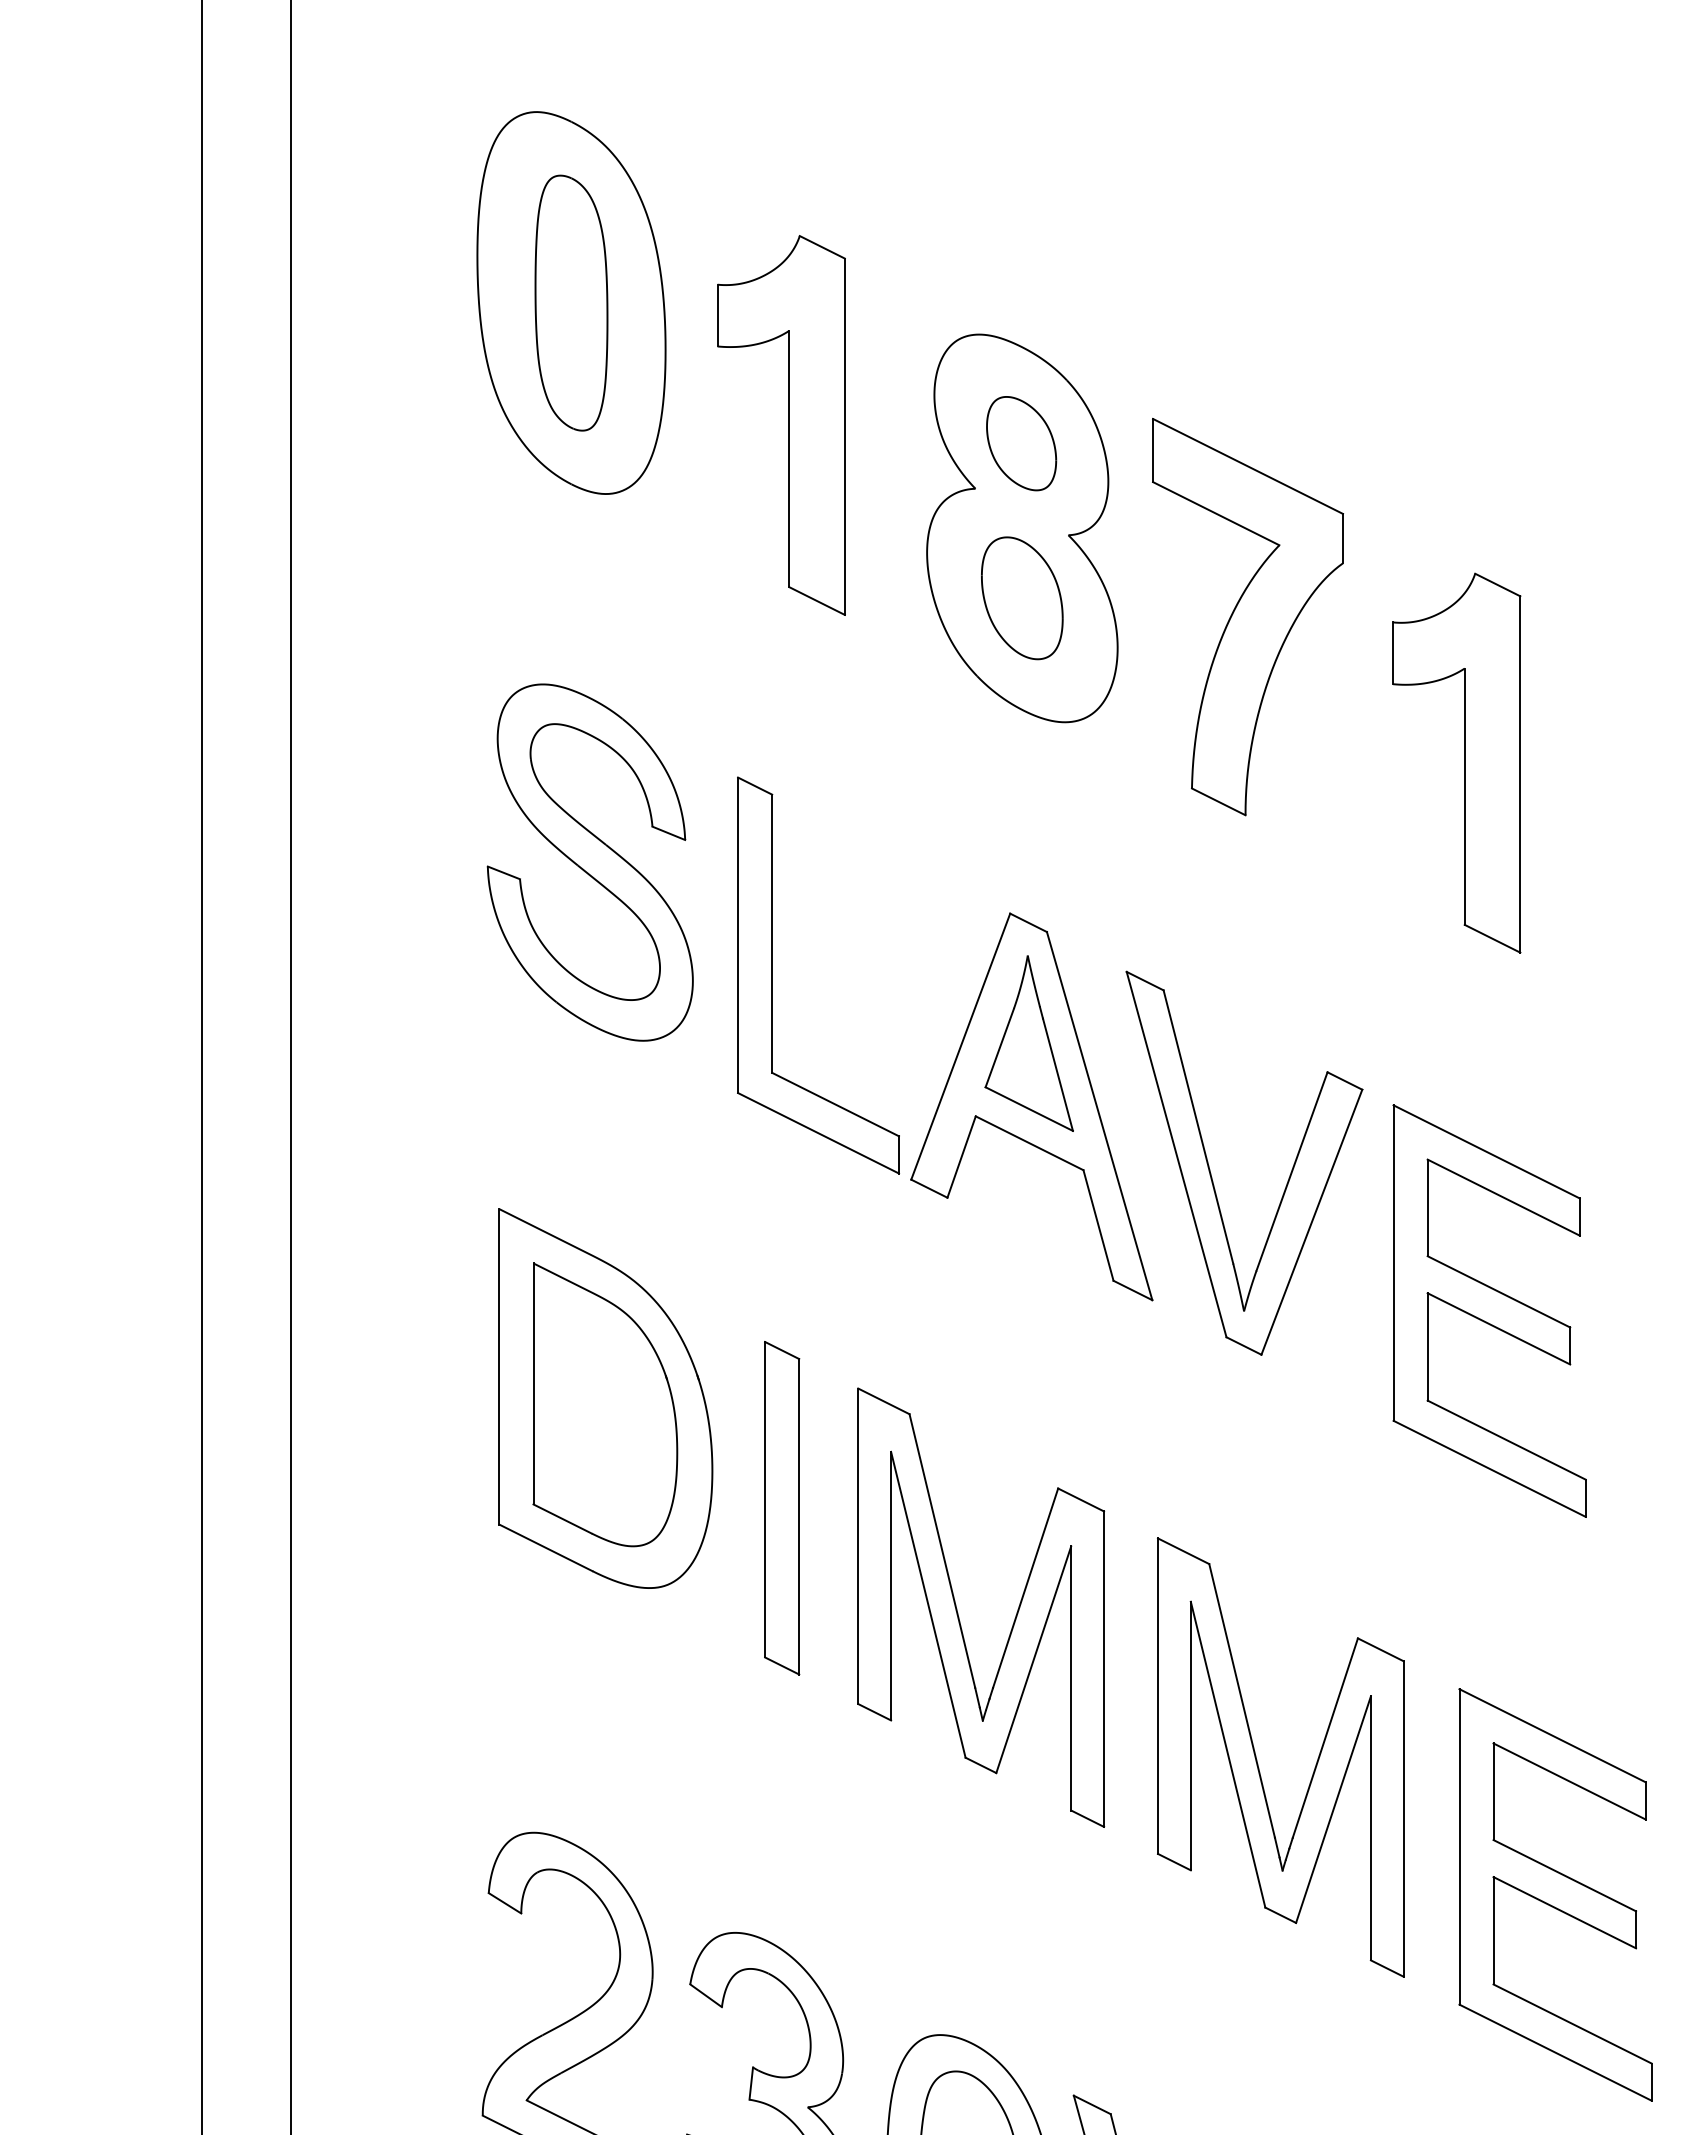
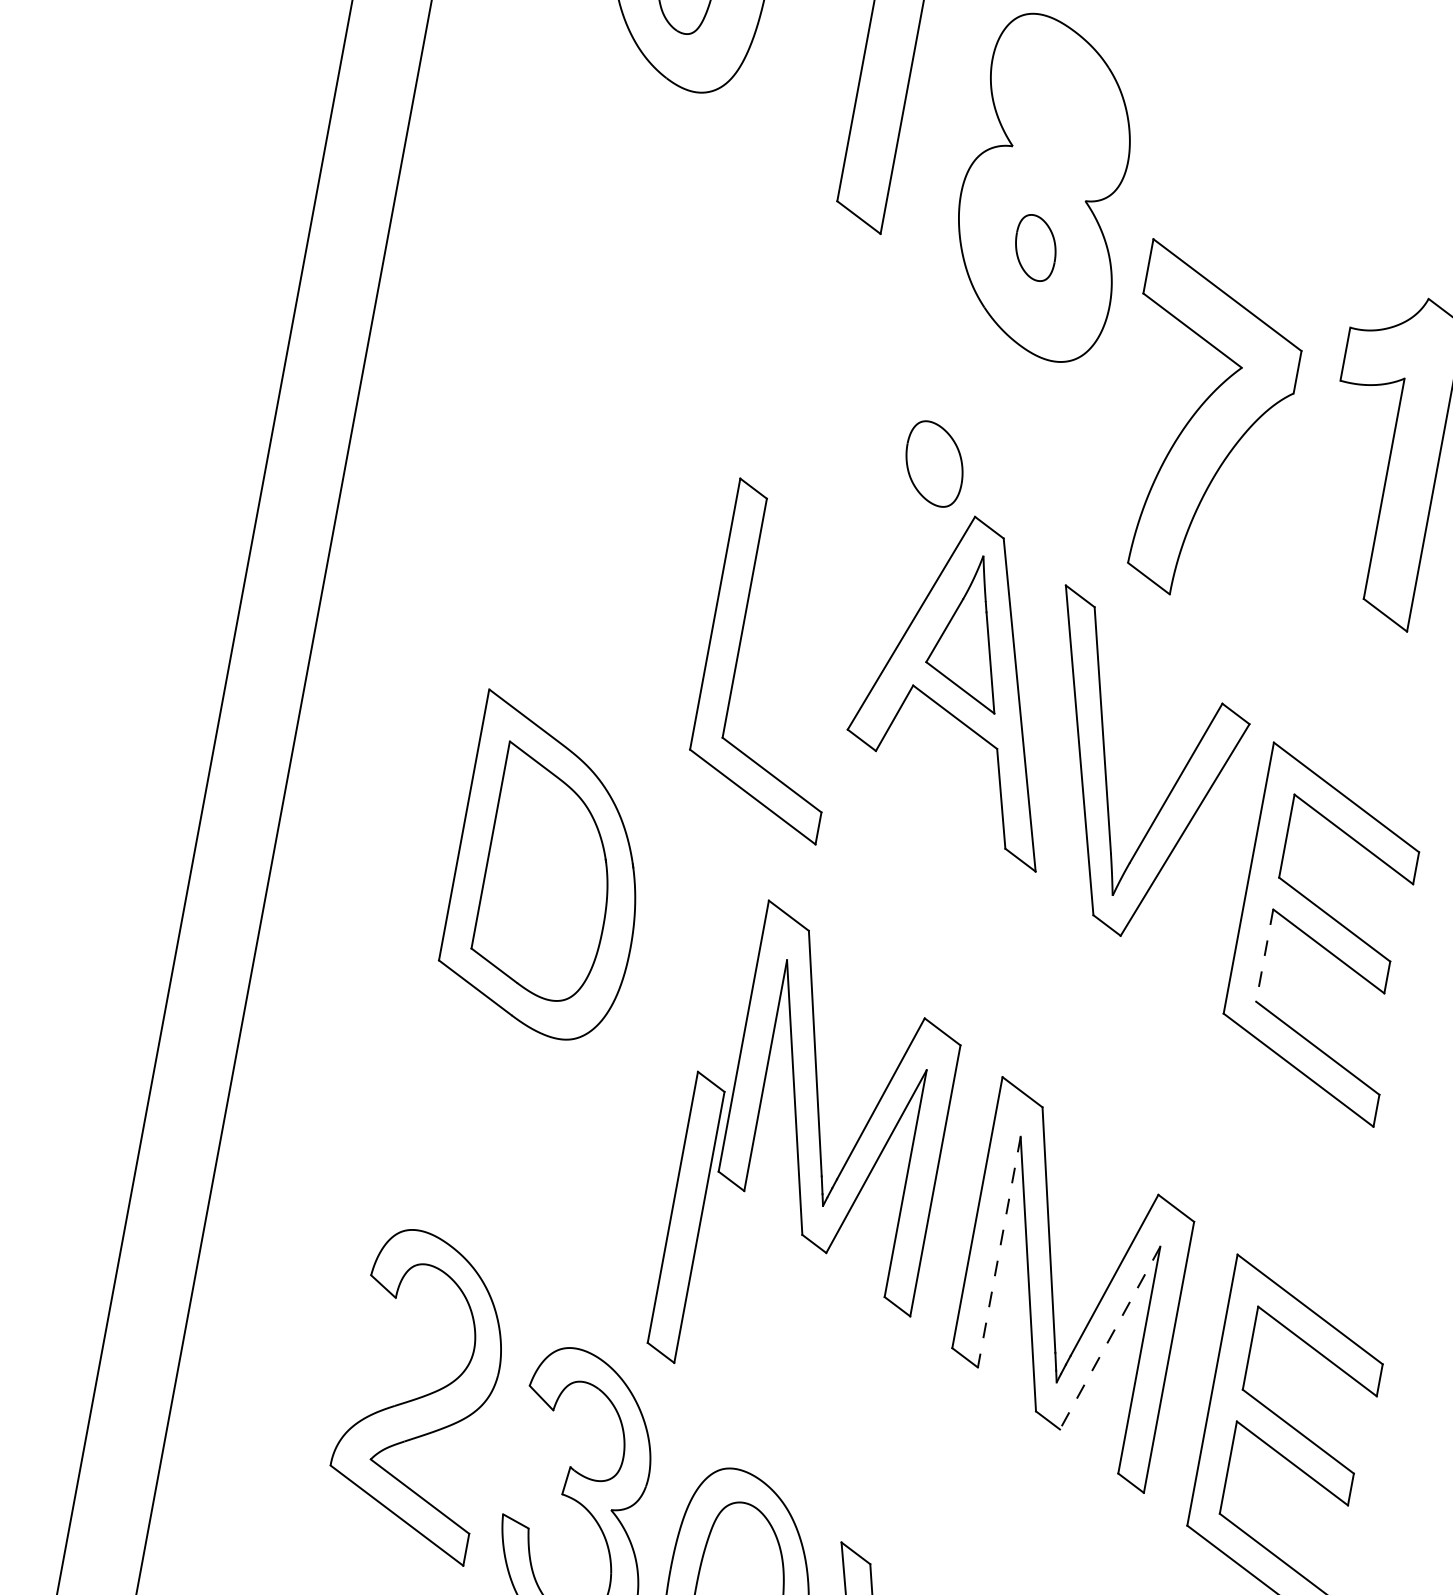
part: (1021, 443) -> (934, 463), moved
part: (1022, 598) -> (1035, 248), size x0.6
part: (1247, 616) -> (1203, 423), moved
part: (589, 862) -> (621, 405), removed
part: (772, 975) -> (738, 654), moved
line: (1427, 1346) -> (1264, 955), solid -> dashed
part: (782, 1508) -> (686, 1217), moved
line: (1190, 1736) -> (998, 1252), solid -> dashed
line: (1333, 1810) -> (1110, 1338), solid -> dashed

